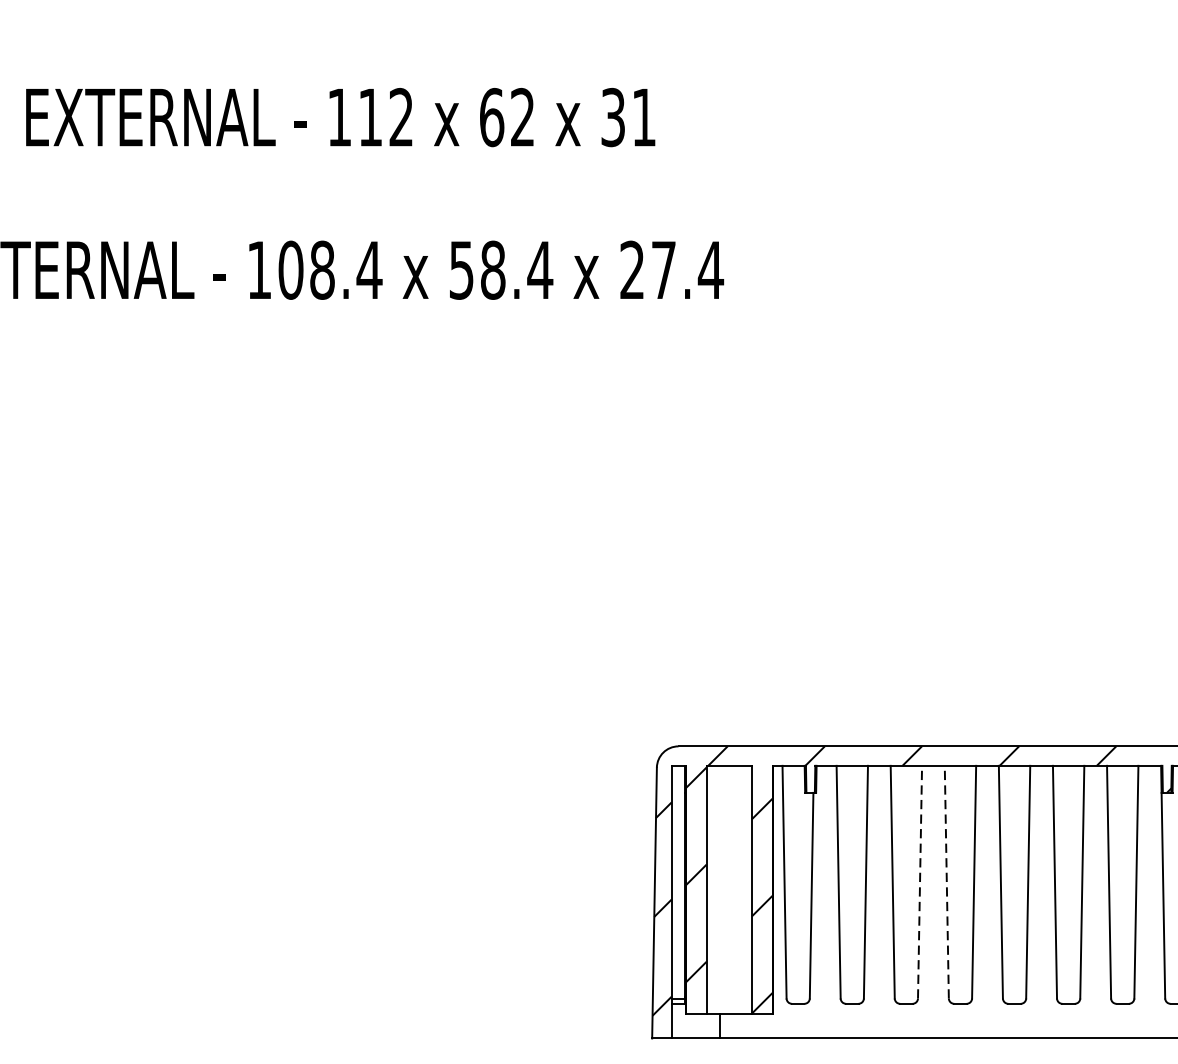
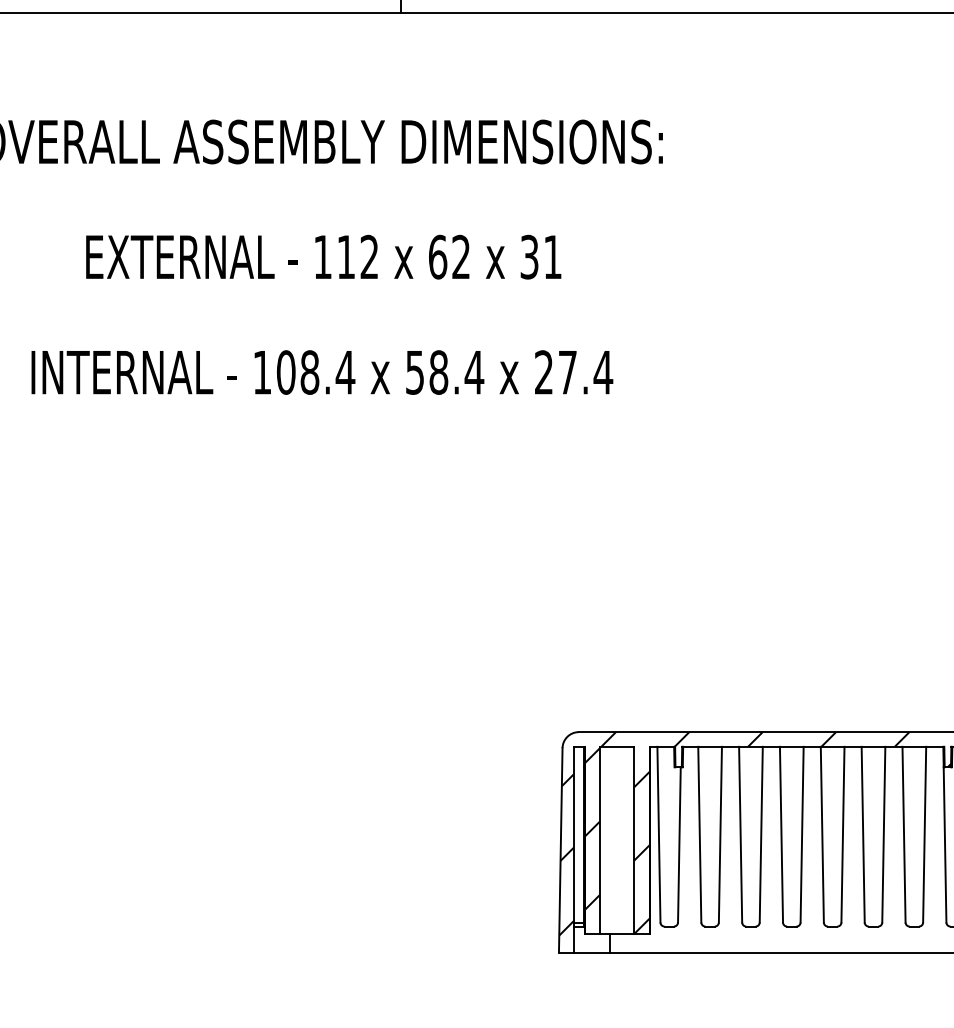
line: (920, 881) -> (761, 834), dashed -> solid
line: (946, 881) -> (781, 834), dashed -> solid

